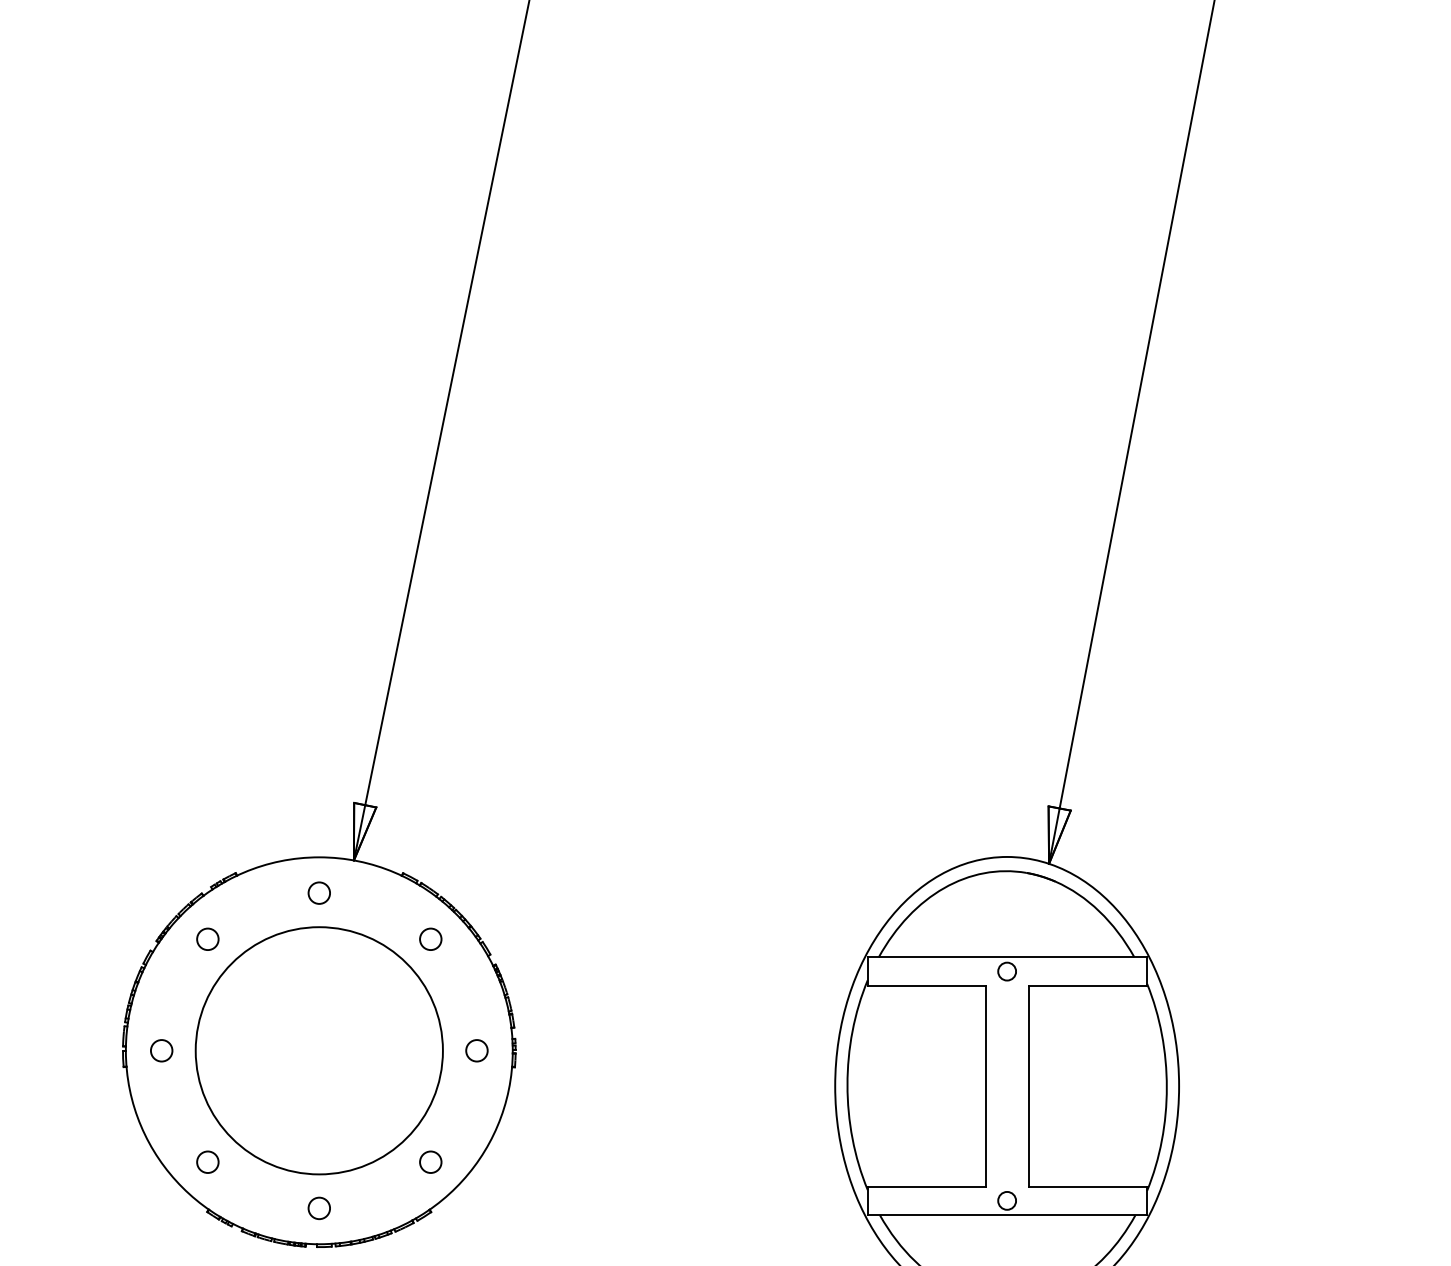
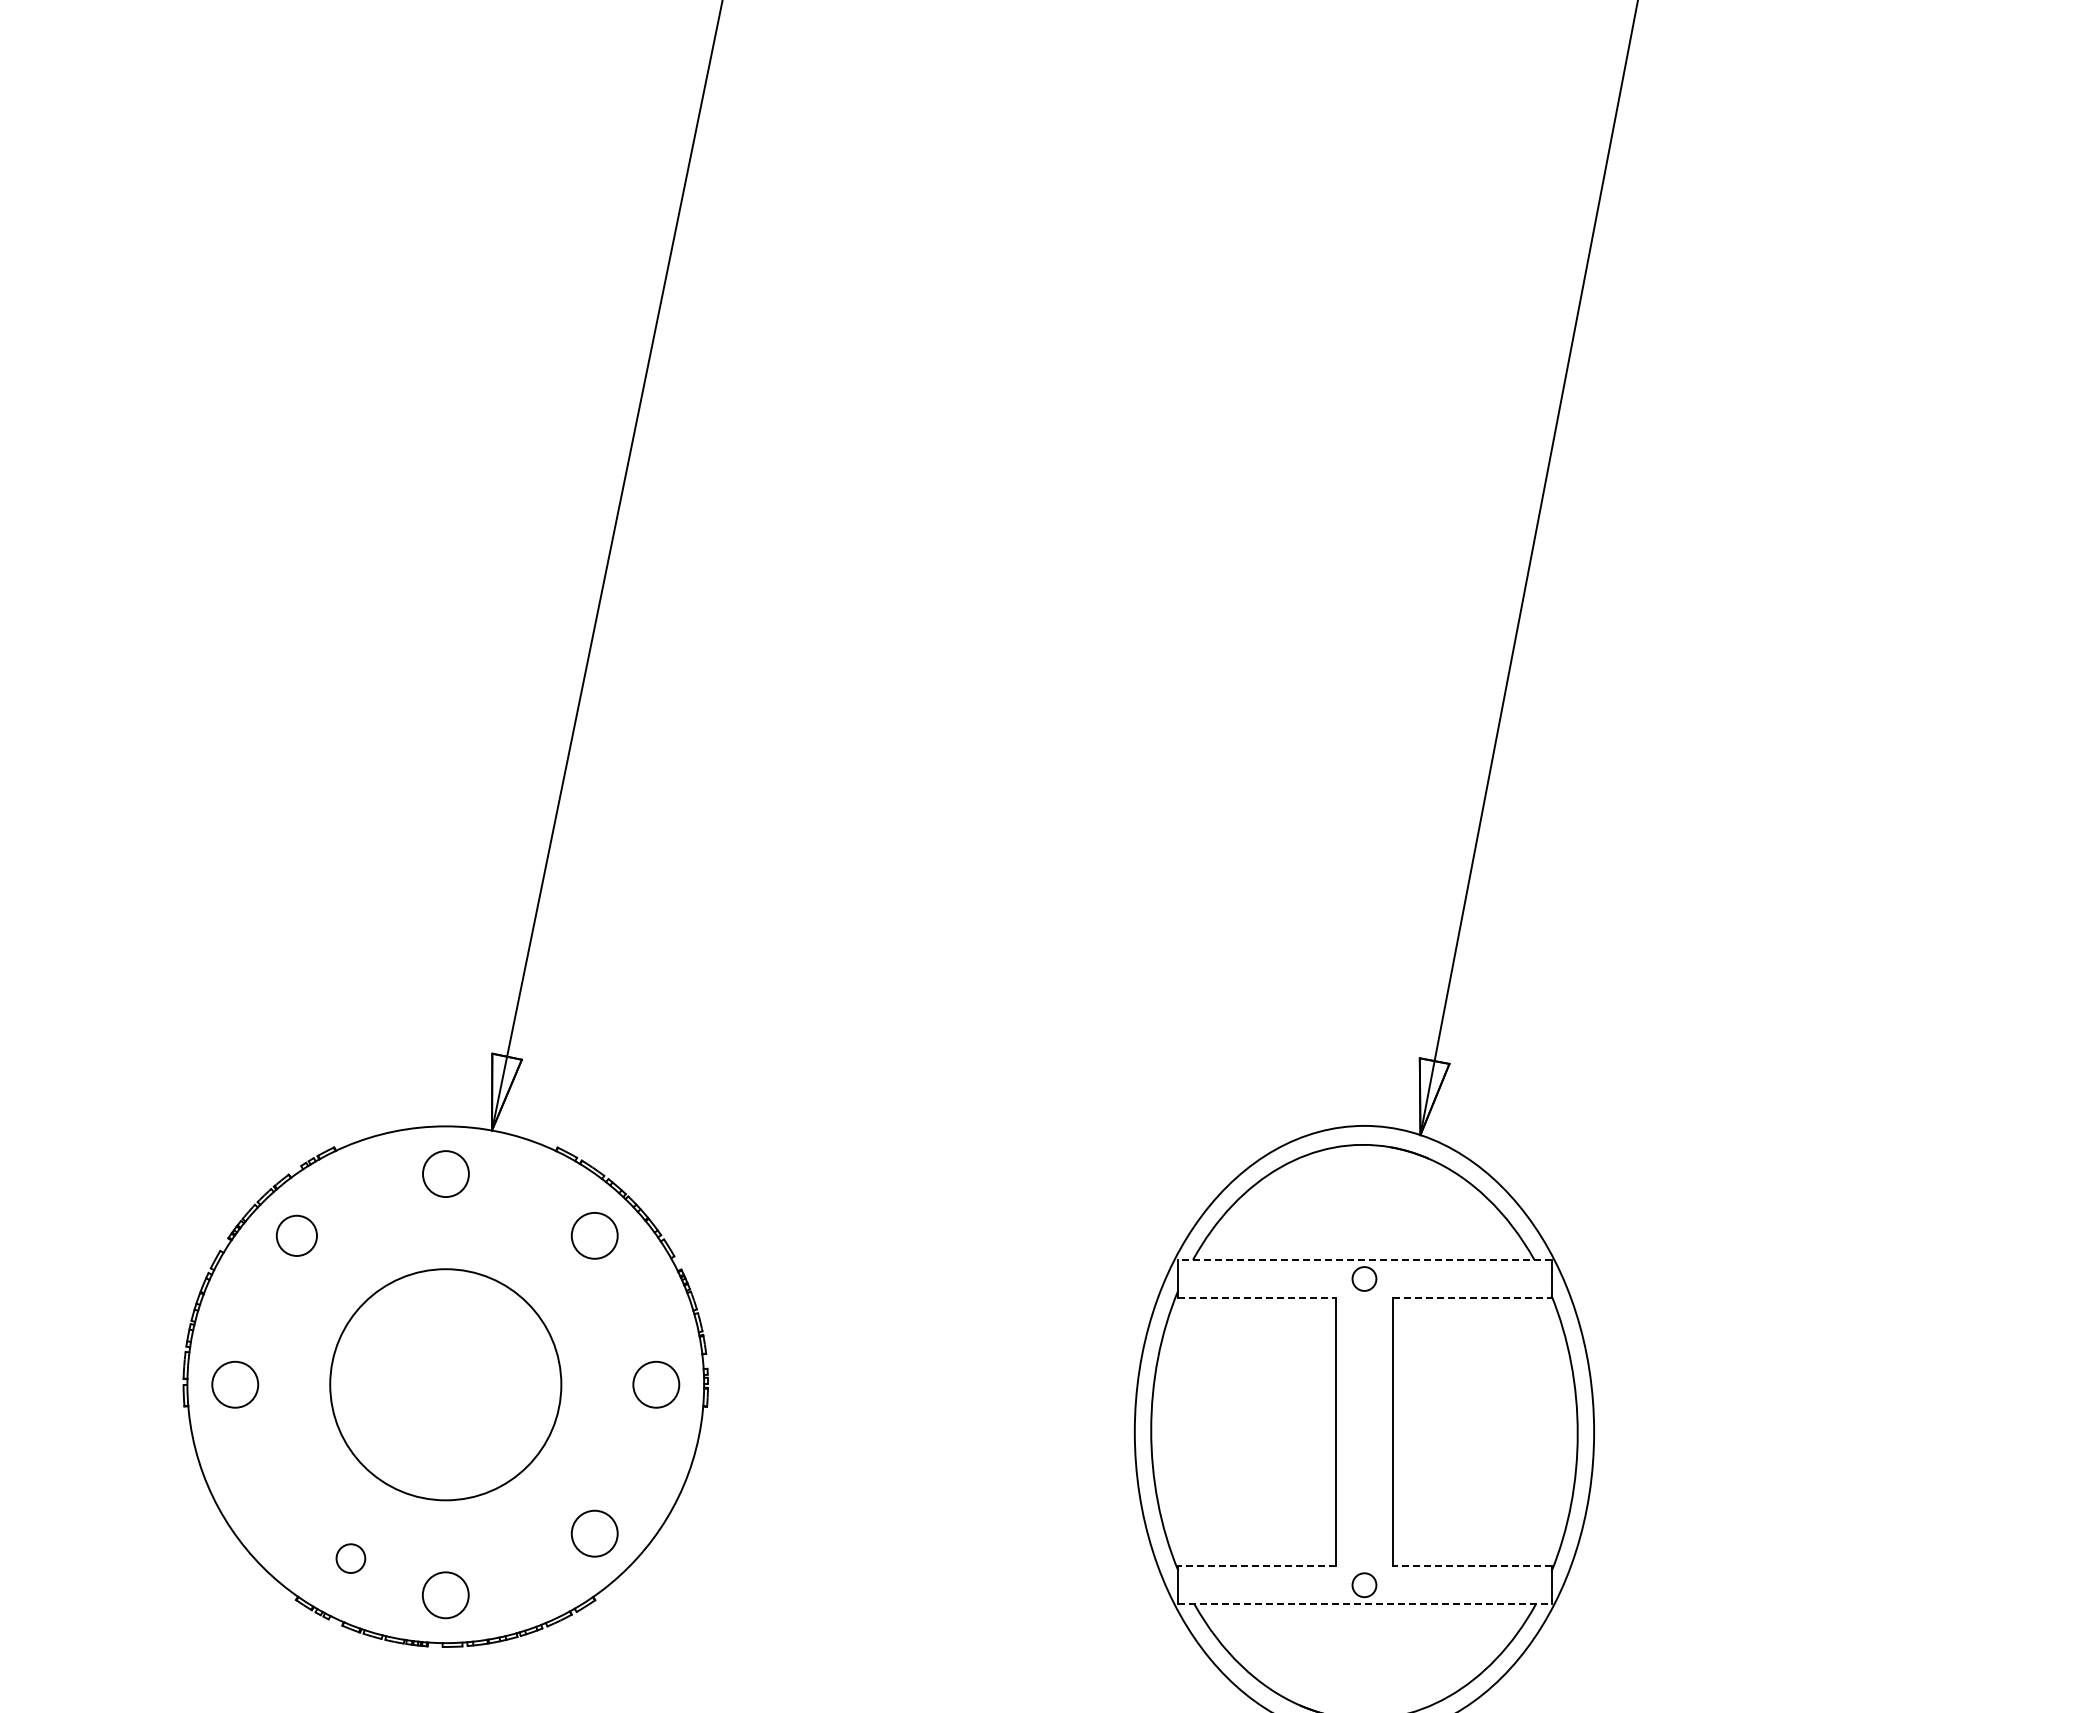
circle: (319, 893) -> (445, 1174), size x1.6
circle: (207, 939) -> (296, 1235), size x1.4
circle: (430, 939) -> (594, 1235), size x1.6
line: (1007, 957) -> (1364, 1259), solid -> dashed
line: (927, 986) -> (1257, 1298), solid -> dashed
line: (1088, 986) -> (1472, 1298), solid -> dashed
circle: (161, 1050) -> (234, 1384), size x1.6
circle: (319, 1050) -> (445, 1384), size x0.7
circle: (476, 1050) -> (655, 1384), size x1.6
circle: (207, 1162) -> (350, 1558), moved
circle: (430, 1162) -> (594, 1533), size x1.6
line: (927, 1186) -> (1257, 1566), solid -> dashed
line: (1087, 1186) -> (1471, 1566), solid -> dashed
circle: (319, 1207) -> (445, 1594), size x1.6
line: (1007, 1215) -> (1364, 1604), solid -> dashed

